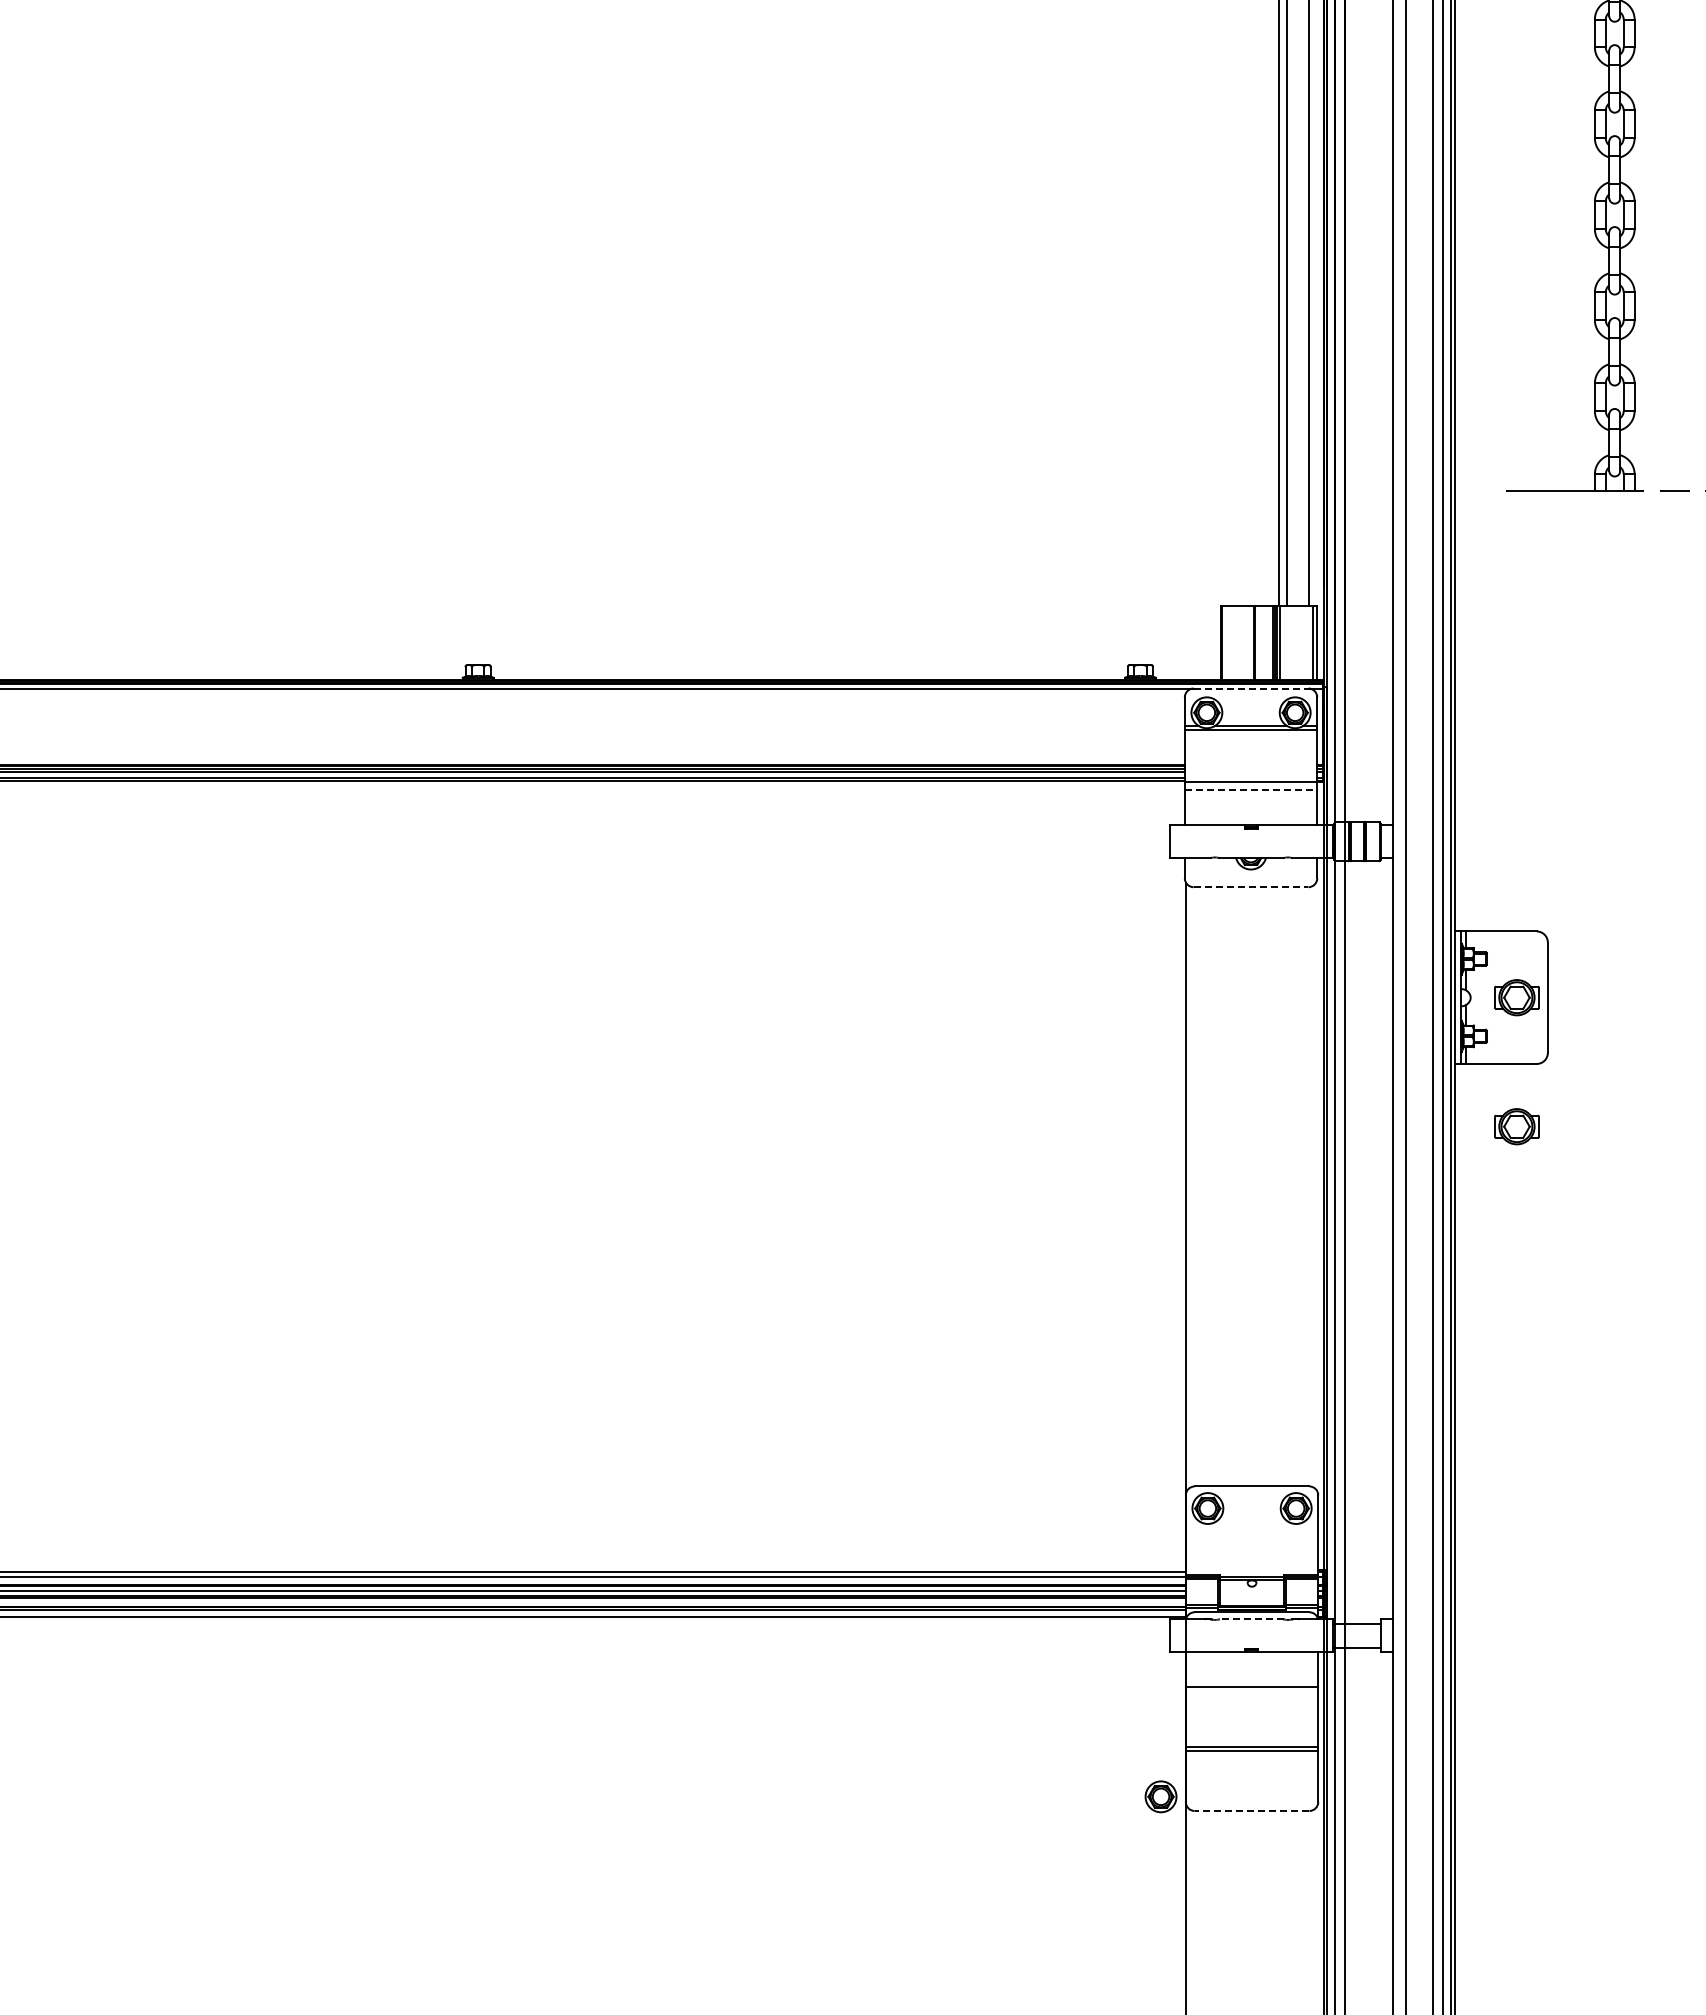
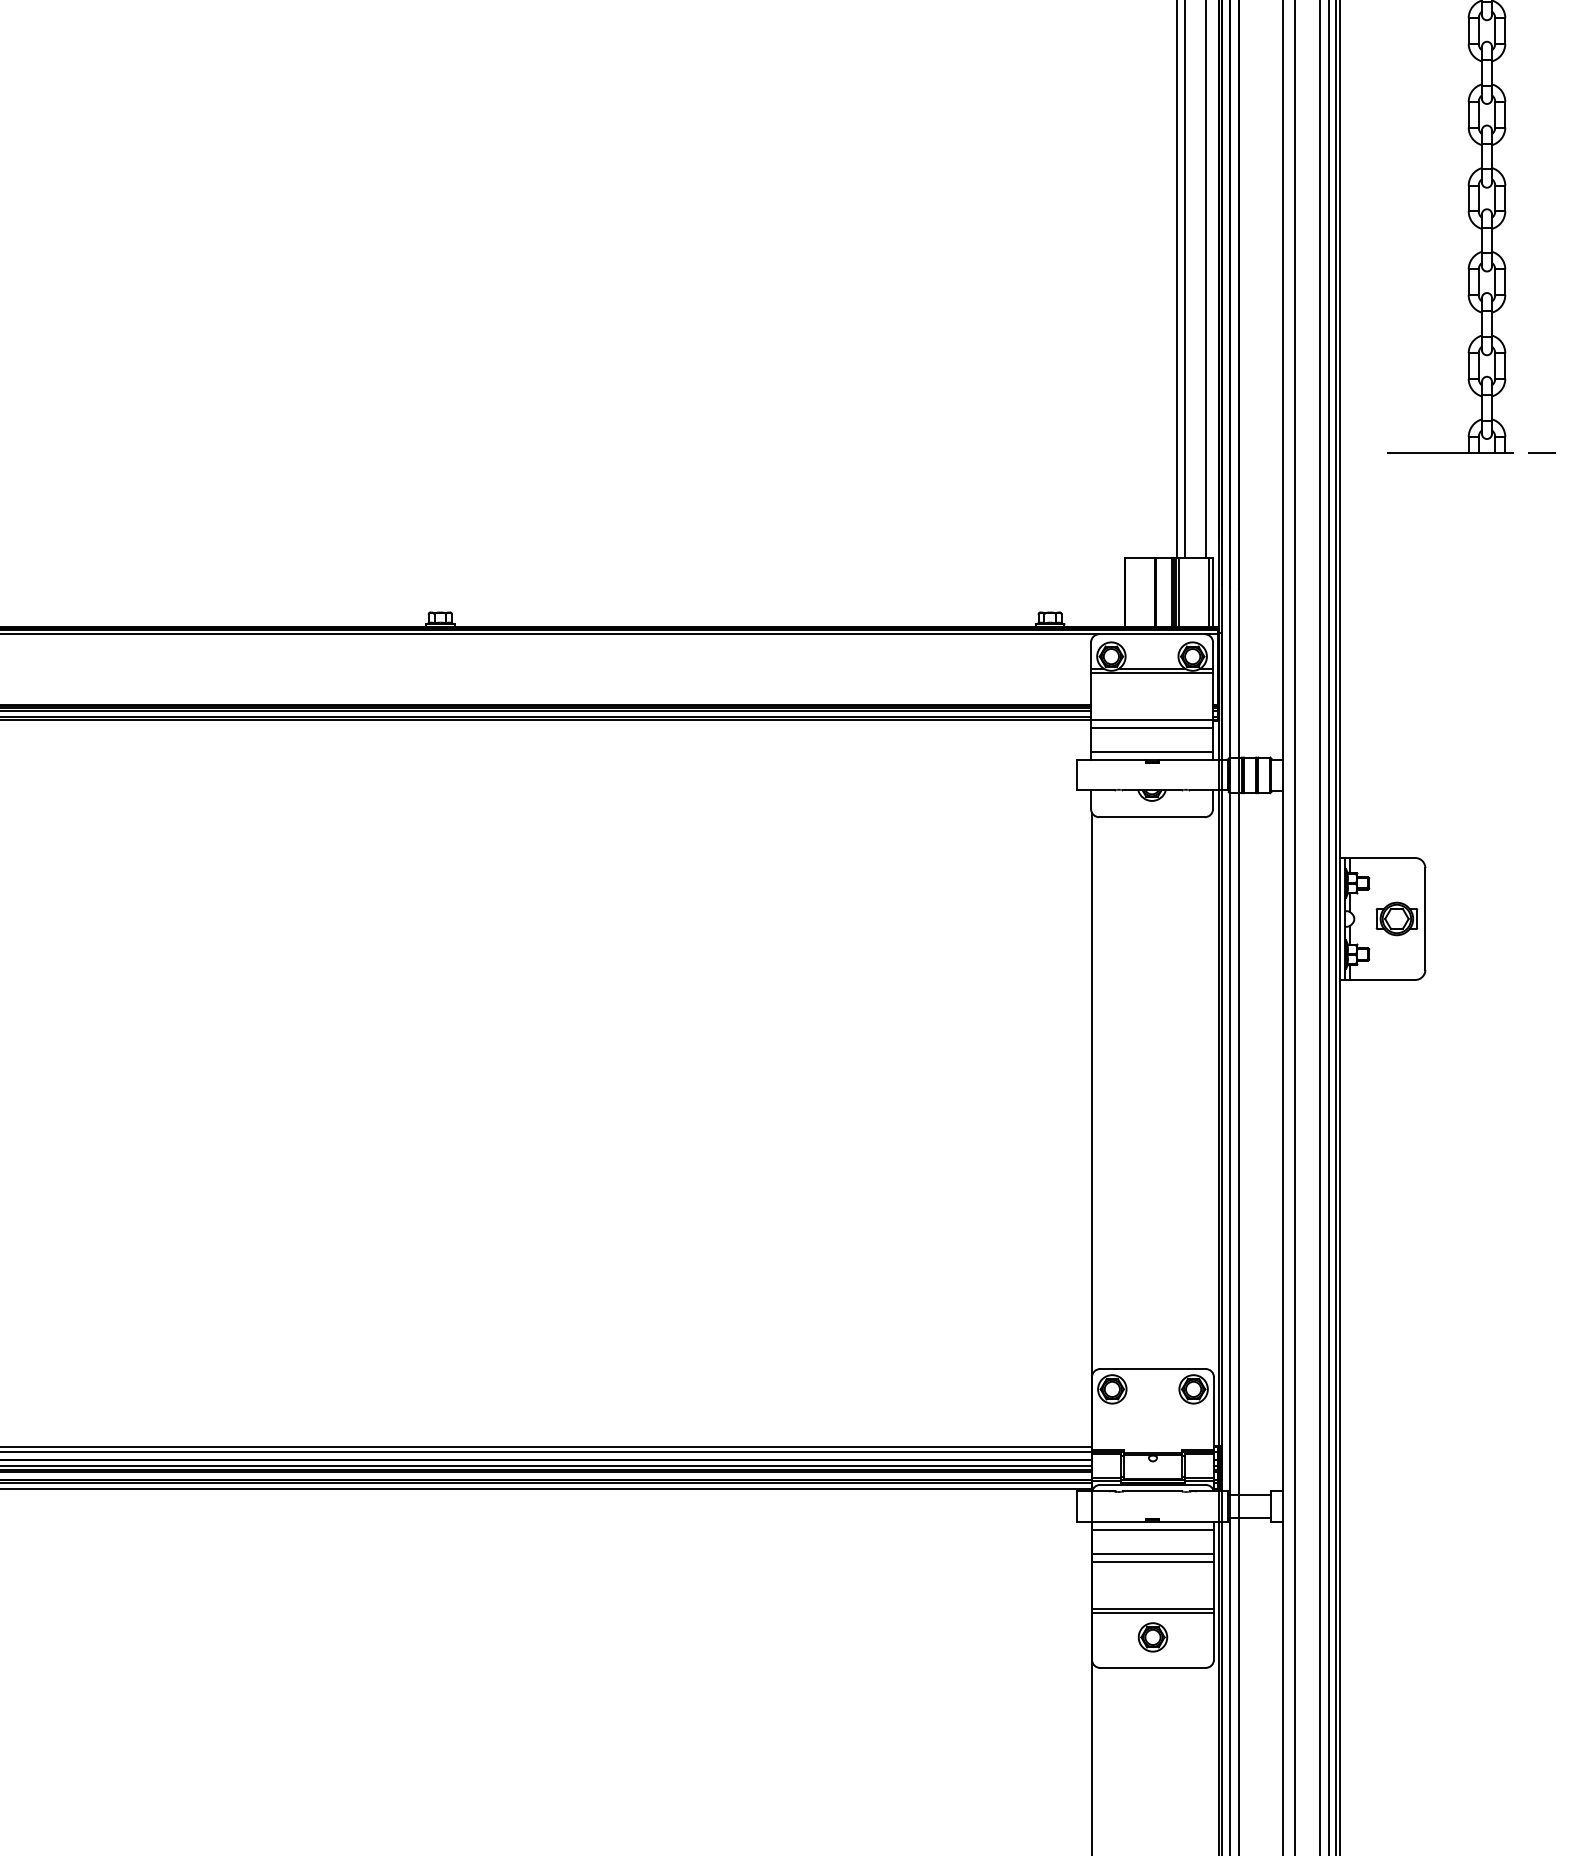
line: (1251, 688) -> (1152, 634), dashed -> solid
line: (1251, 790) -> (1152, 728), dashed -> solid
line: (1250, 816) -> (1151, 752), added
line: (1251, 887) -> (1152, 817), dashed -> solid
part: (1516, 1126) -> (1396, 1037), removed
line: (1251, 1619) -> (1152, 1491), dashed -> solid
line: (1251, 1660) -> (1152, 1529), added
line: (1251, 1695) -> (1152, 1561), added
part: (1160, 1796) -> (1152, 1637), moved
line: (1251, 1810) -> (1152, 1667), dashed -> solid

